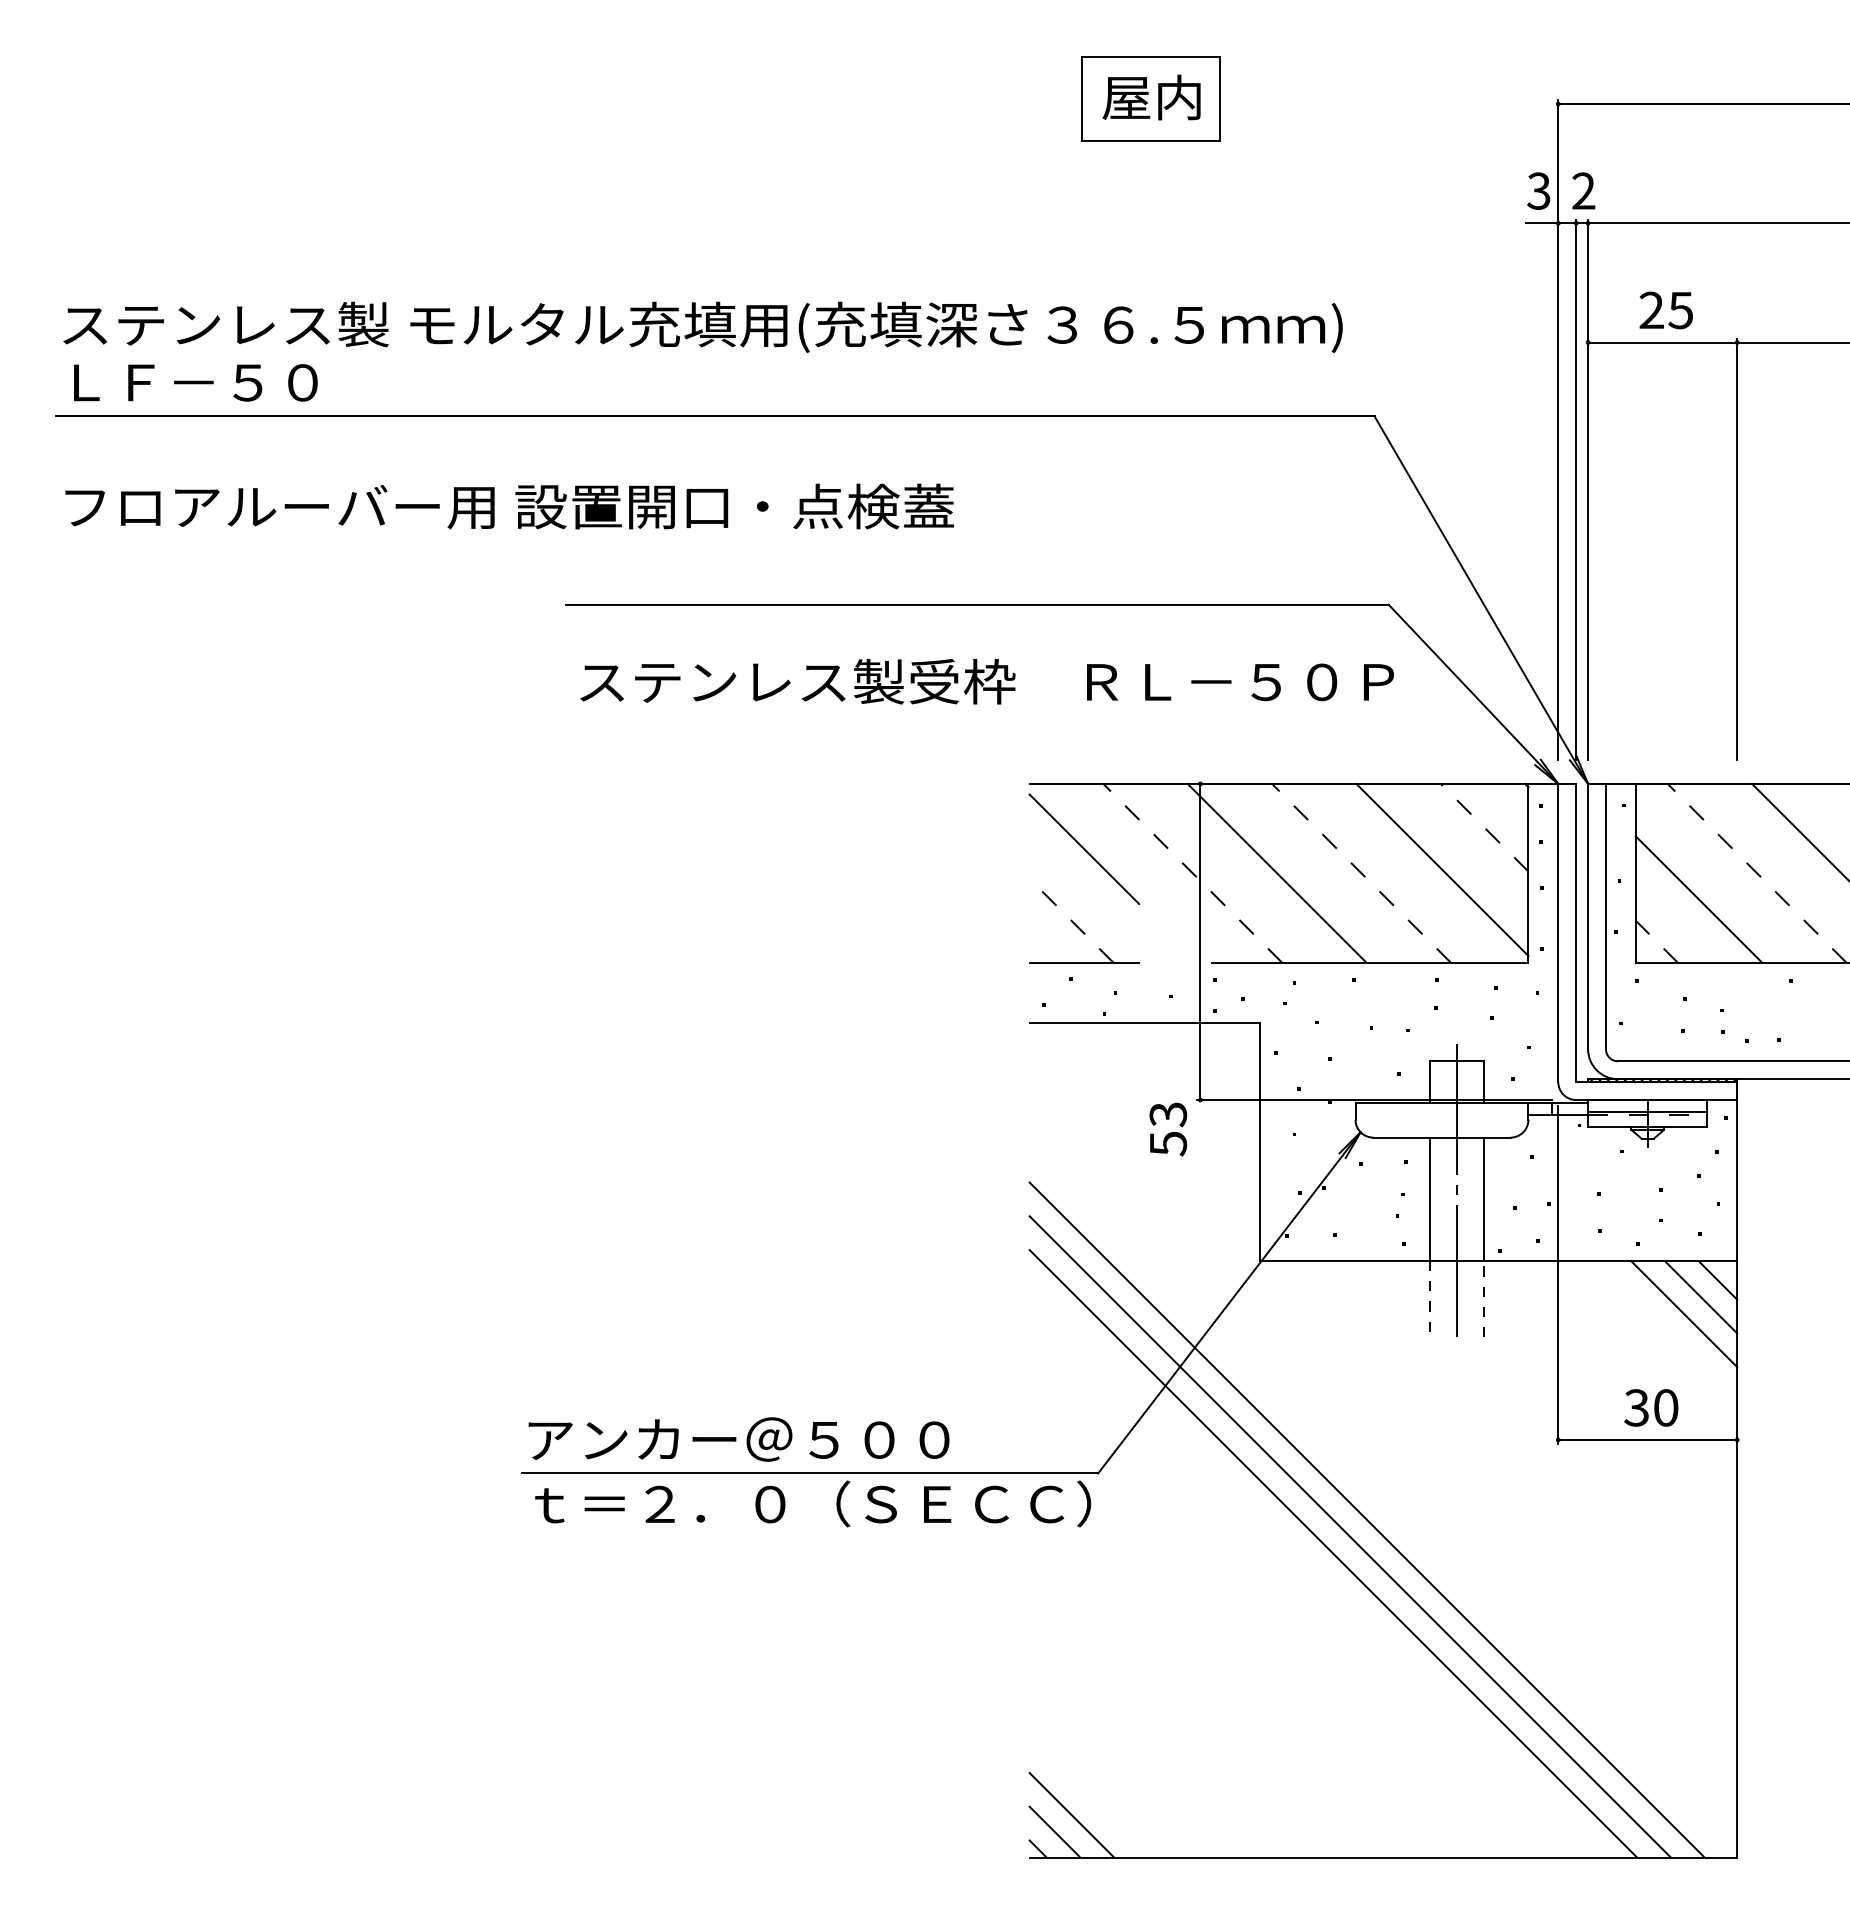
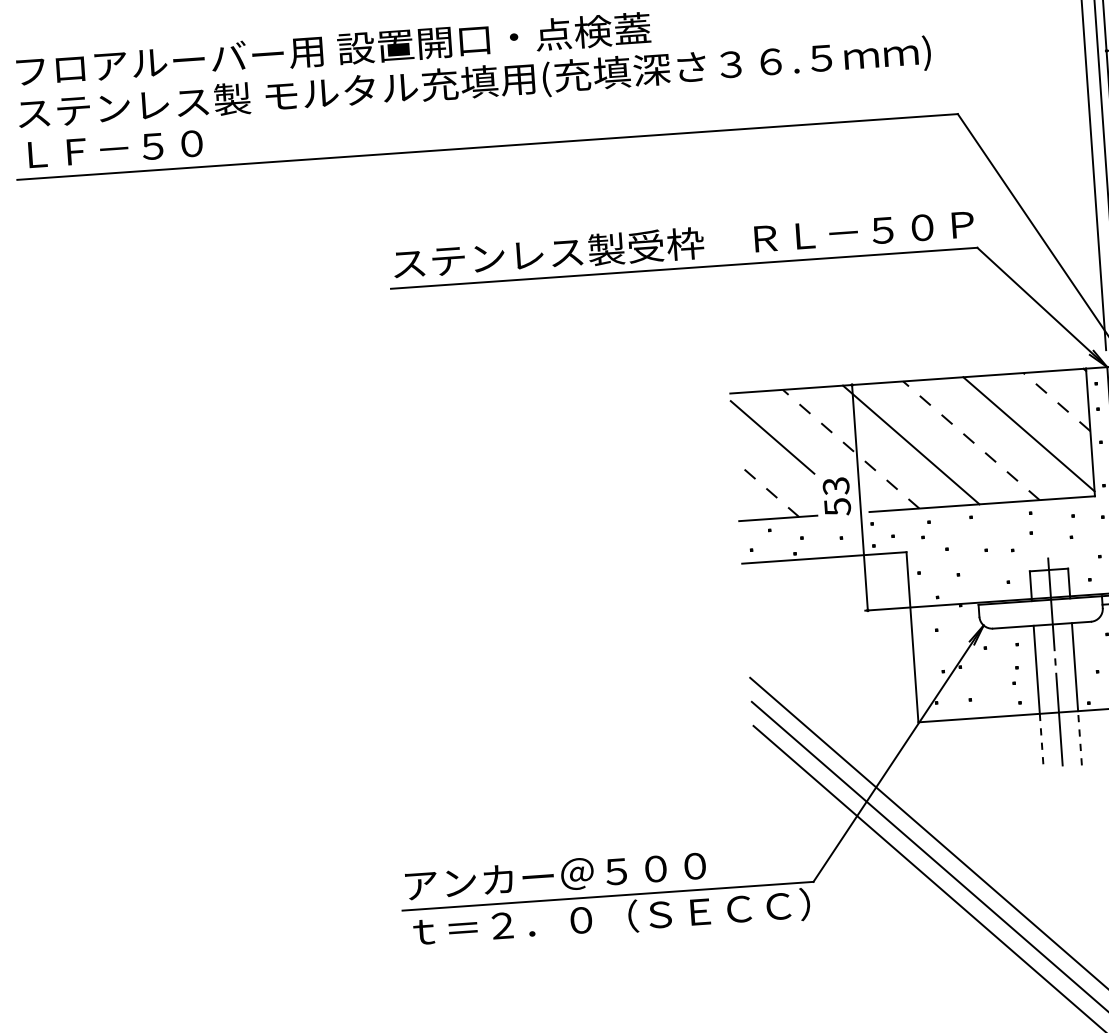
text: (509, 506) -> (333, 49), moved
text: (986, 681) -> (683, 243), moved
text: (1168, 1129) -> (837, 496), moved

